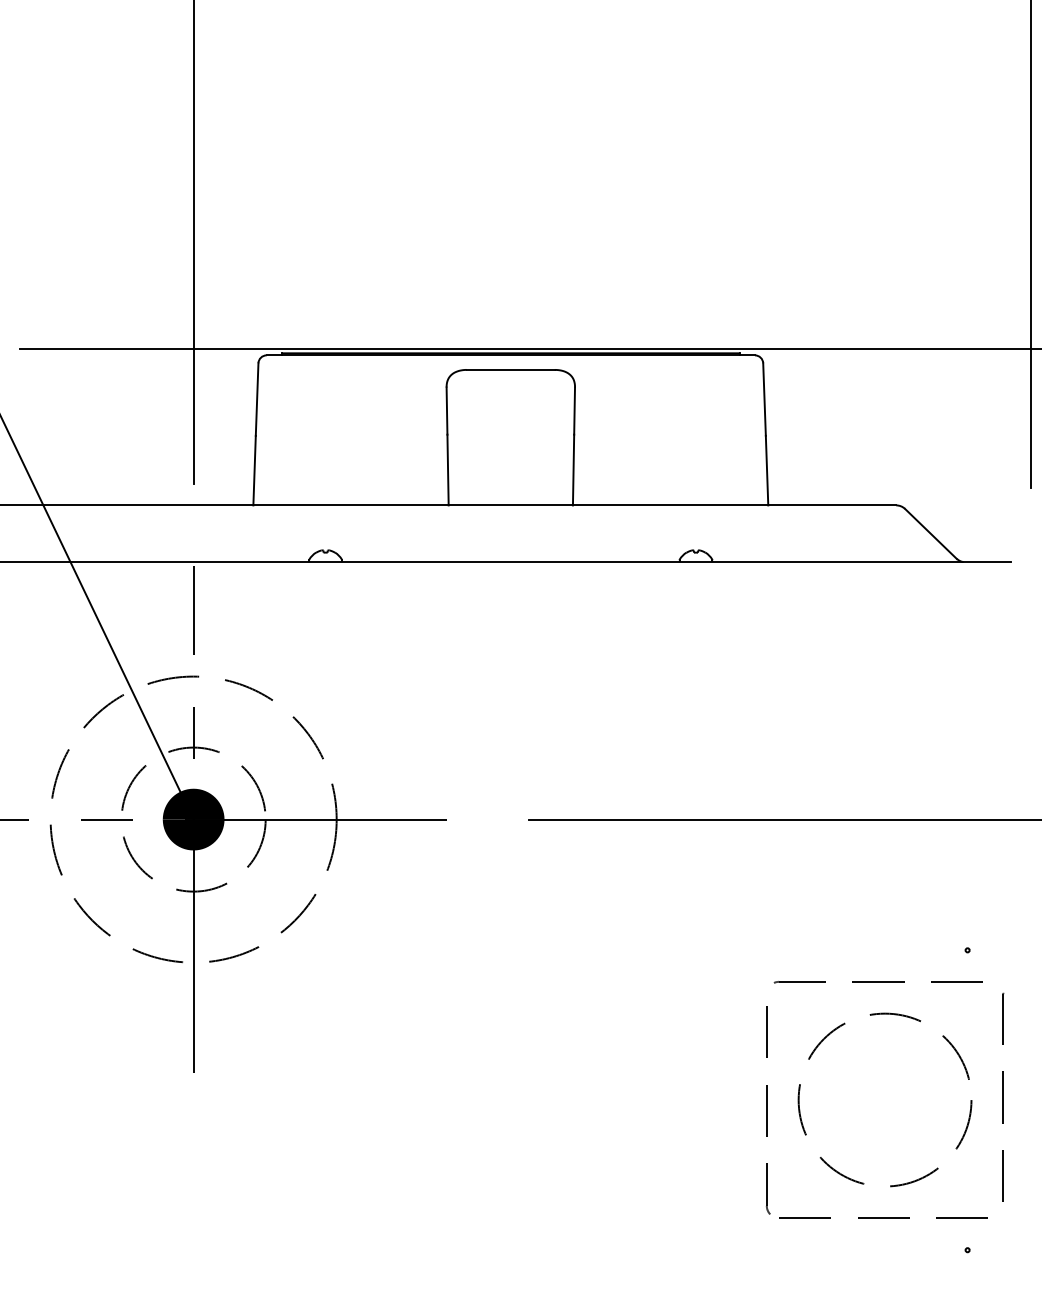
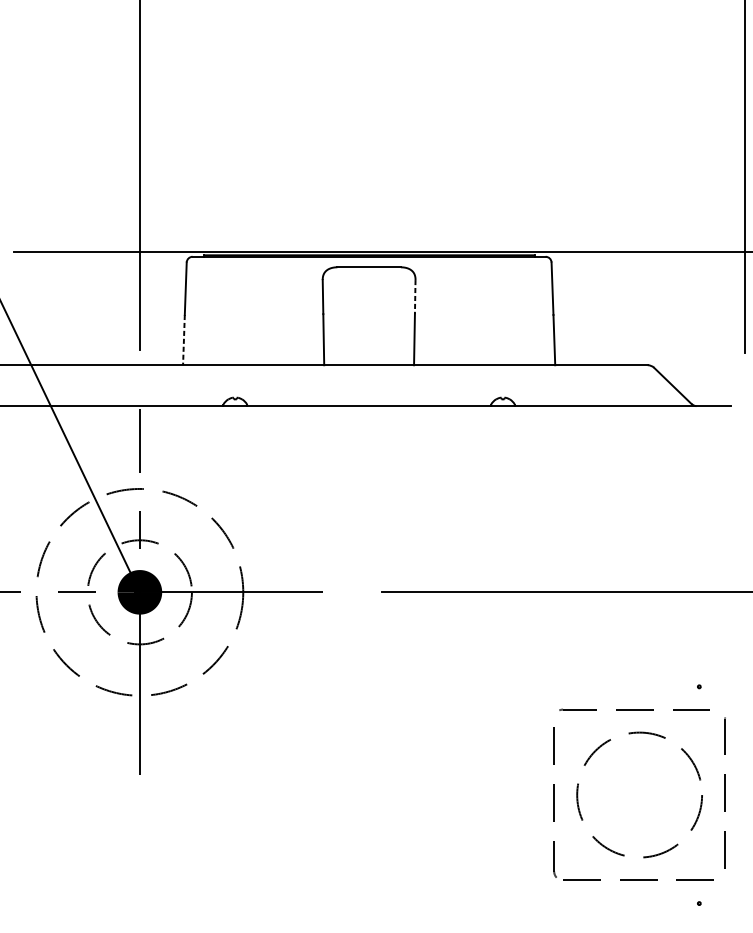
line: (574, 411) -> (415, 297), solid -> dashed
line: (254, 470) -> (183, 340), solid -> dashed

